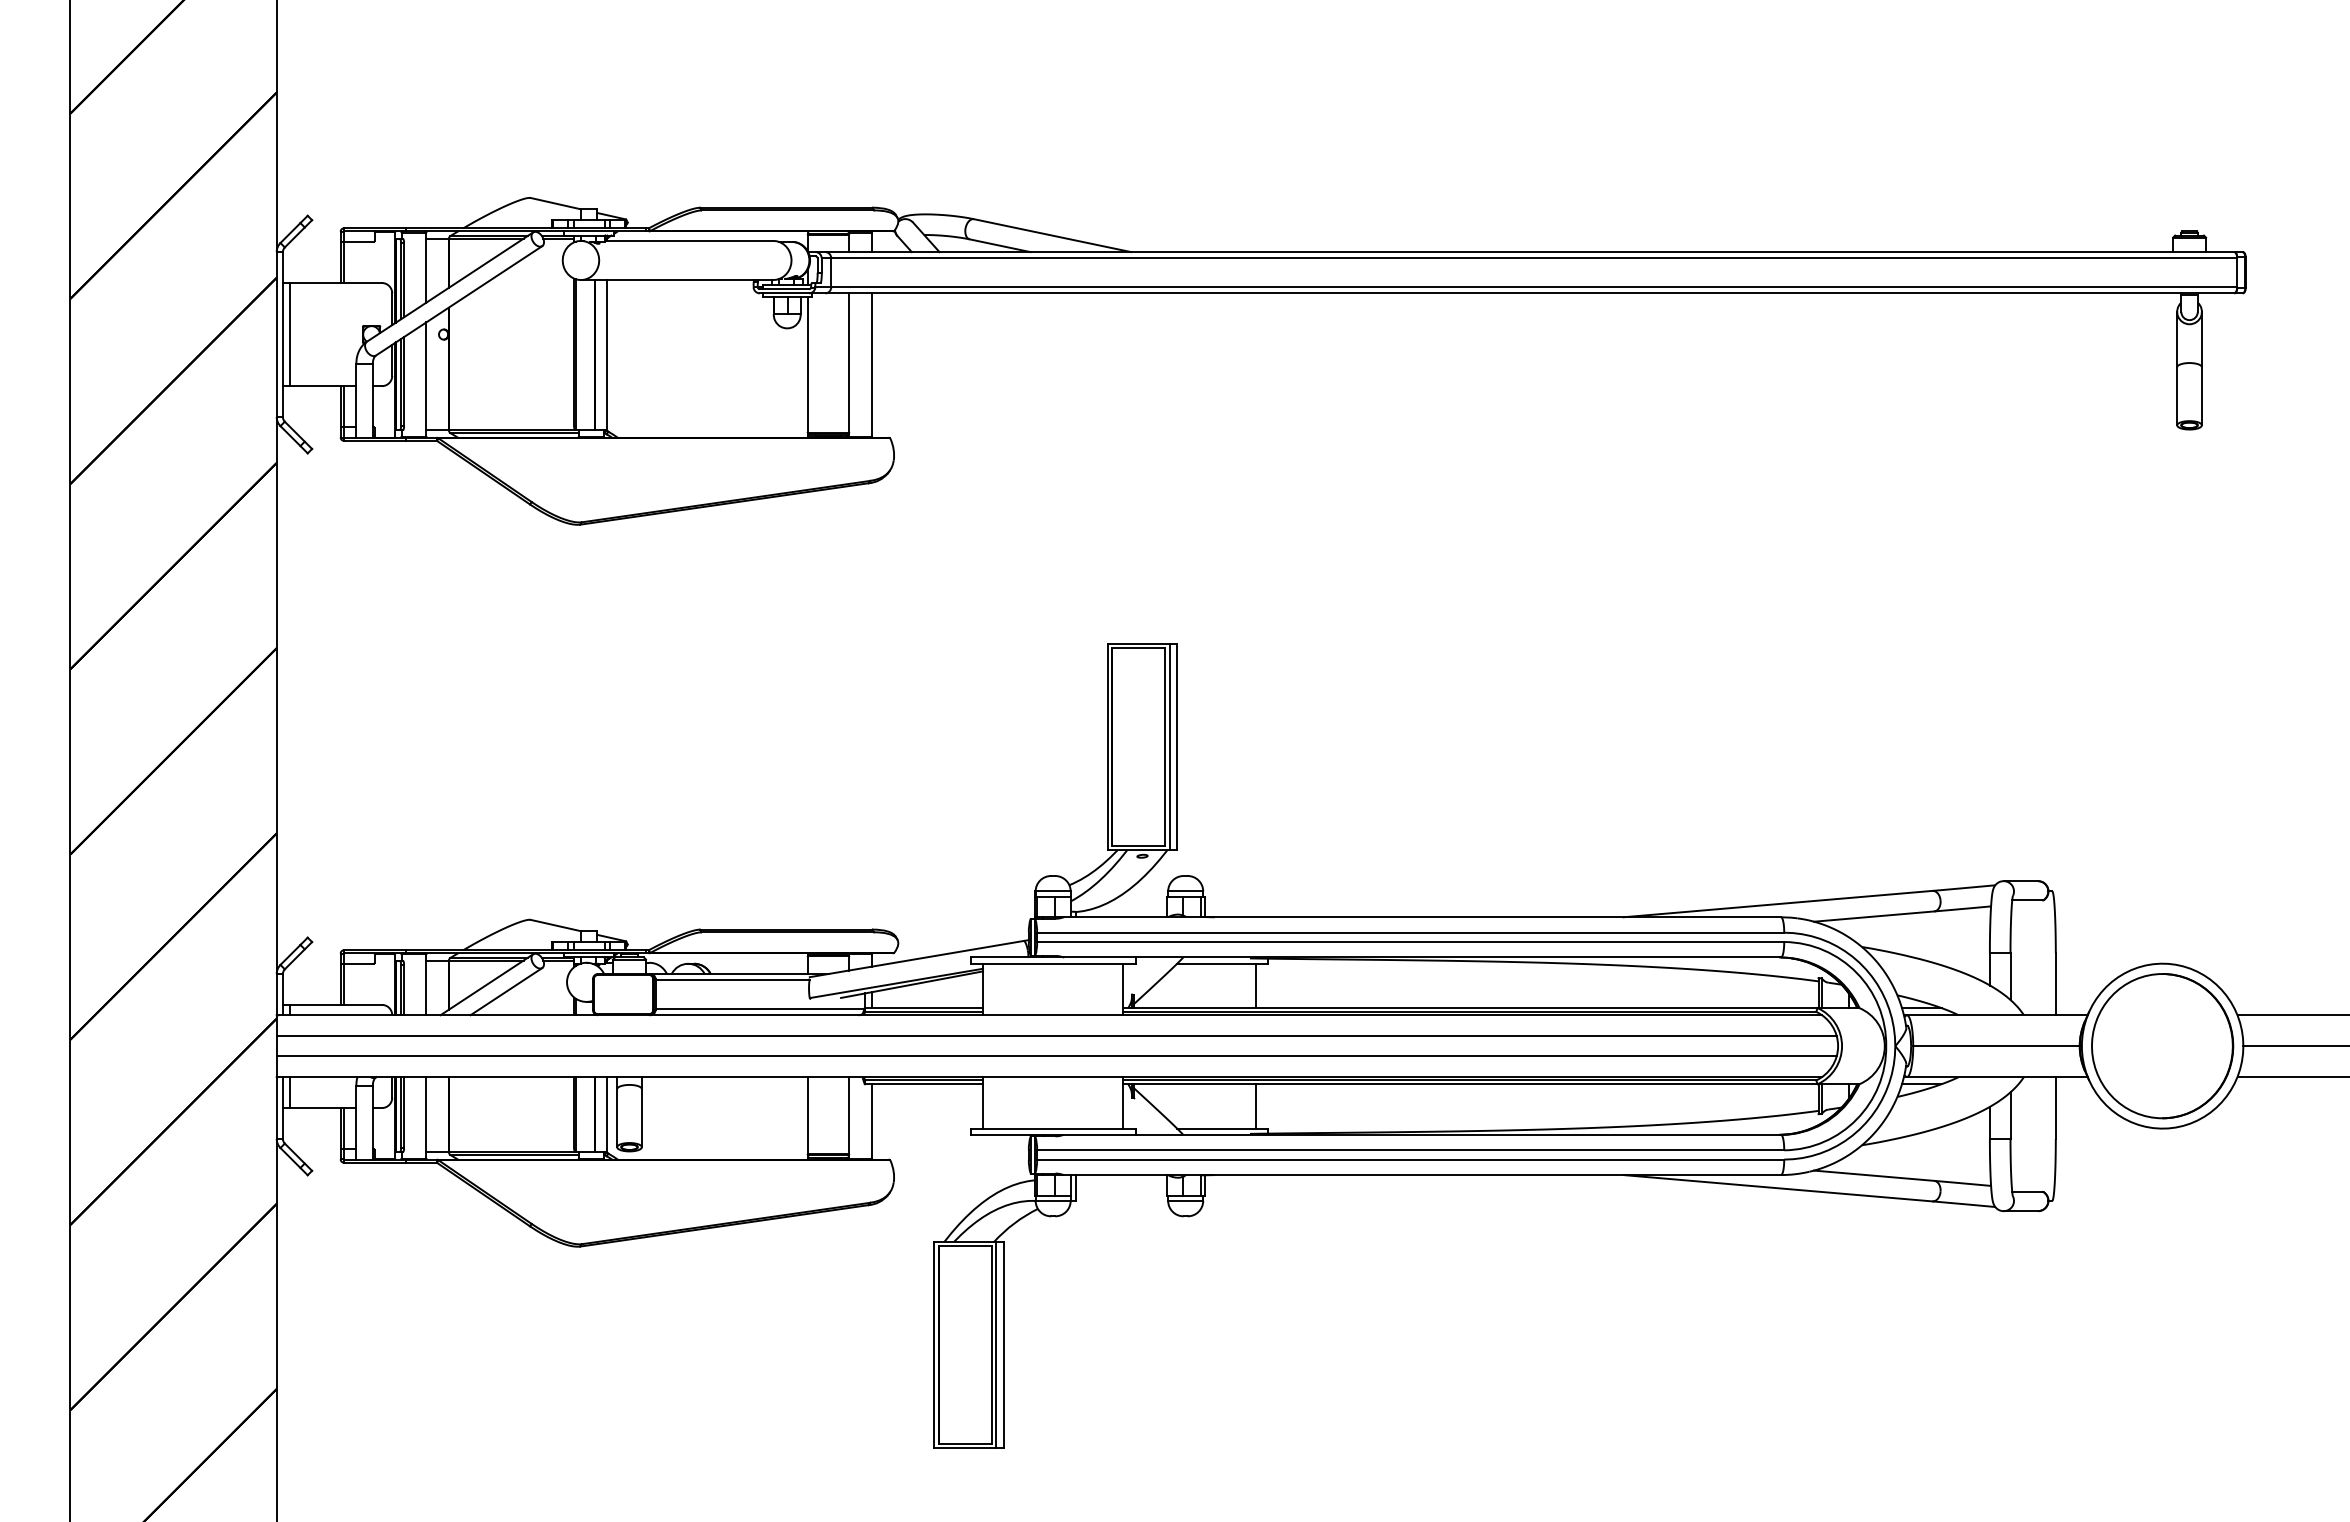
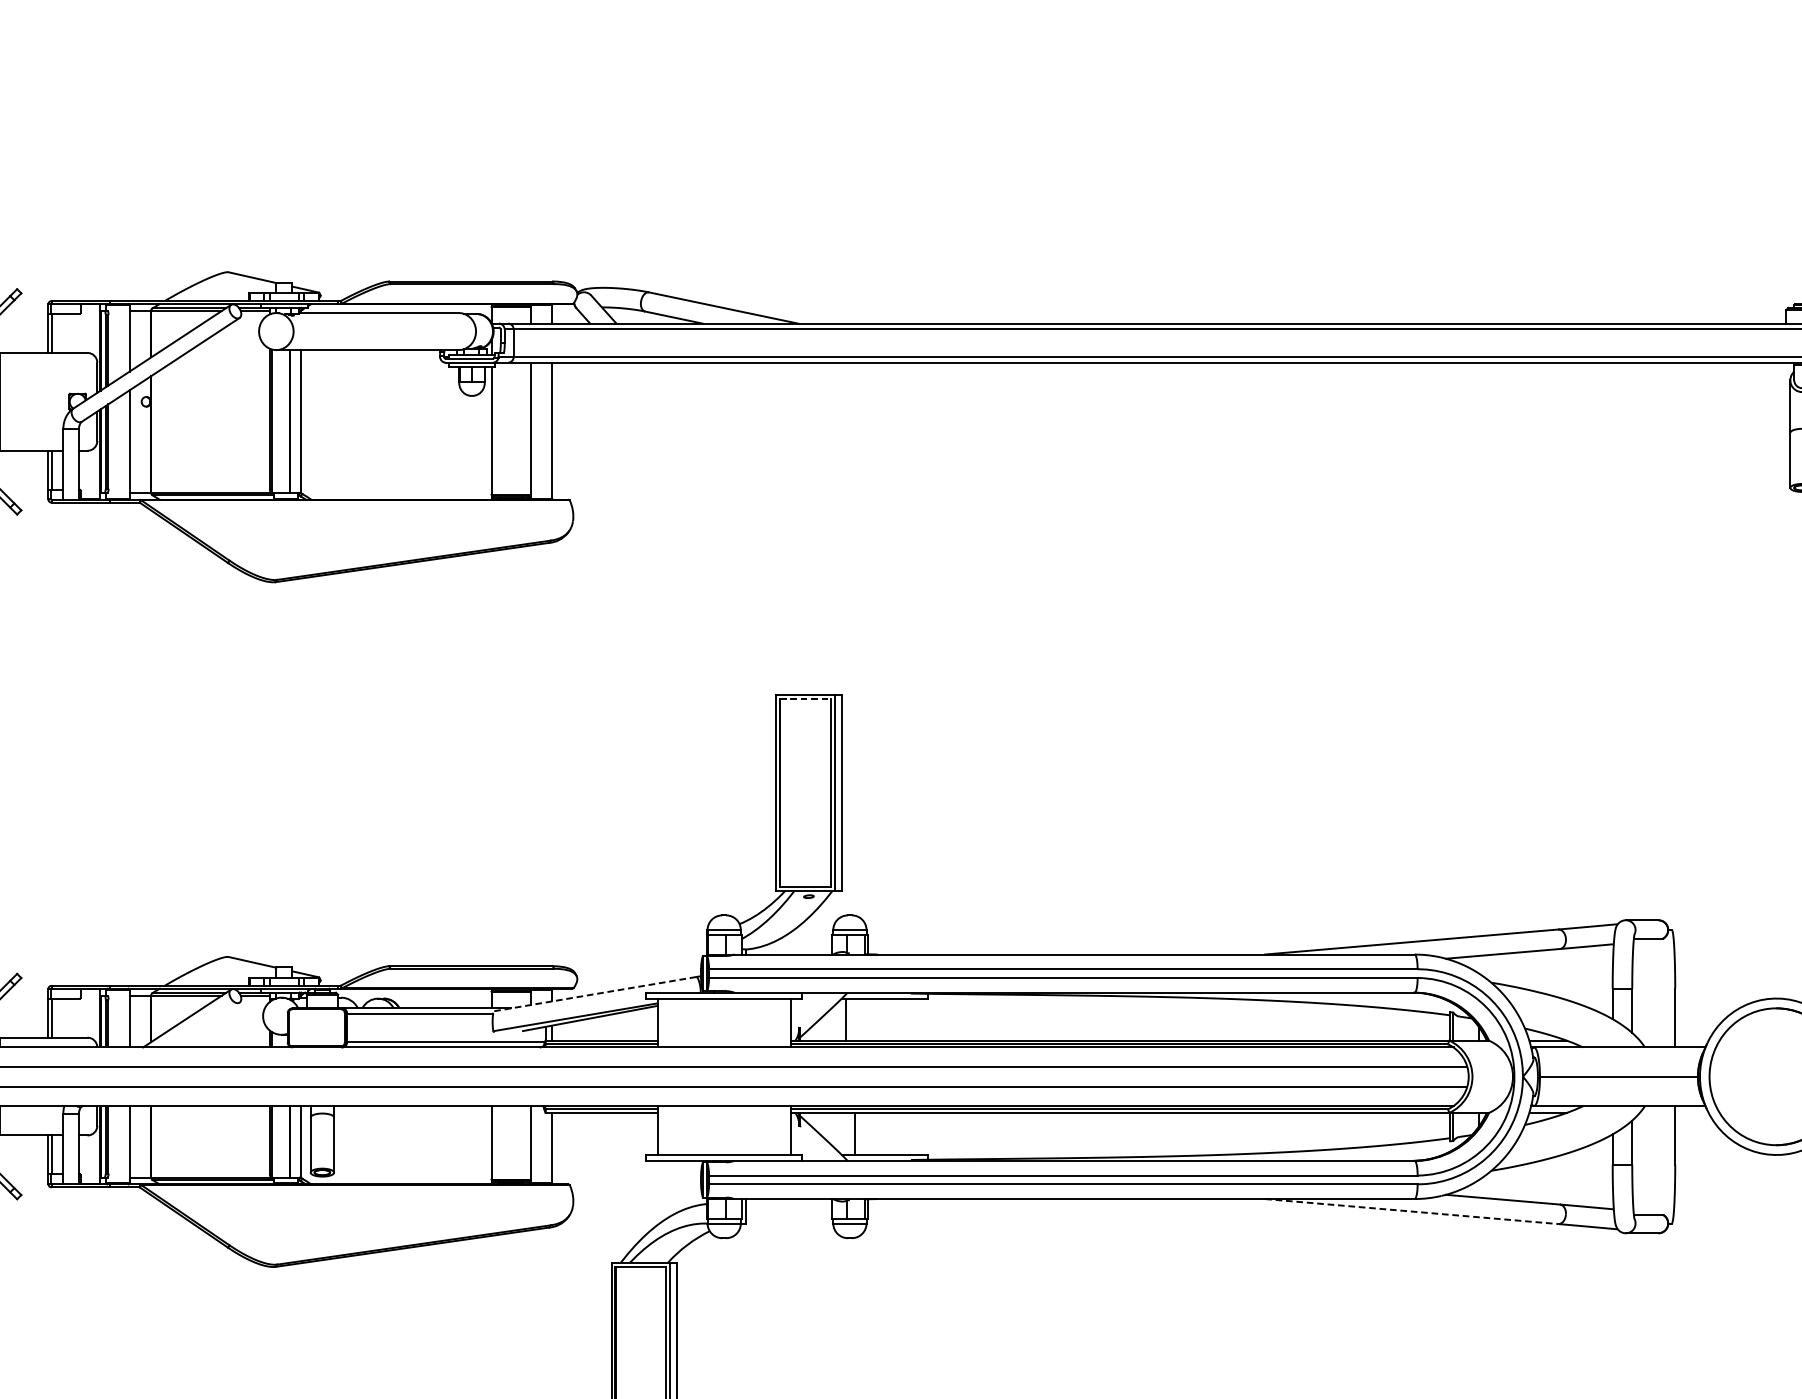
line: (1138, 648) -> (805, 699), solid -> dashed
line: (916, 959) -> (594, 994), solid -> dashed
line: (1255, 985) -> (845, 1019), moved
line: (506, 991) -> (205, 1024), removed
line: (1255, 1106) -> (854, 1134), moved
line: (1778, 1188) -> (1412, 1211), solid -> dashed

